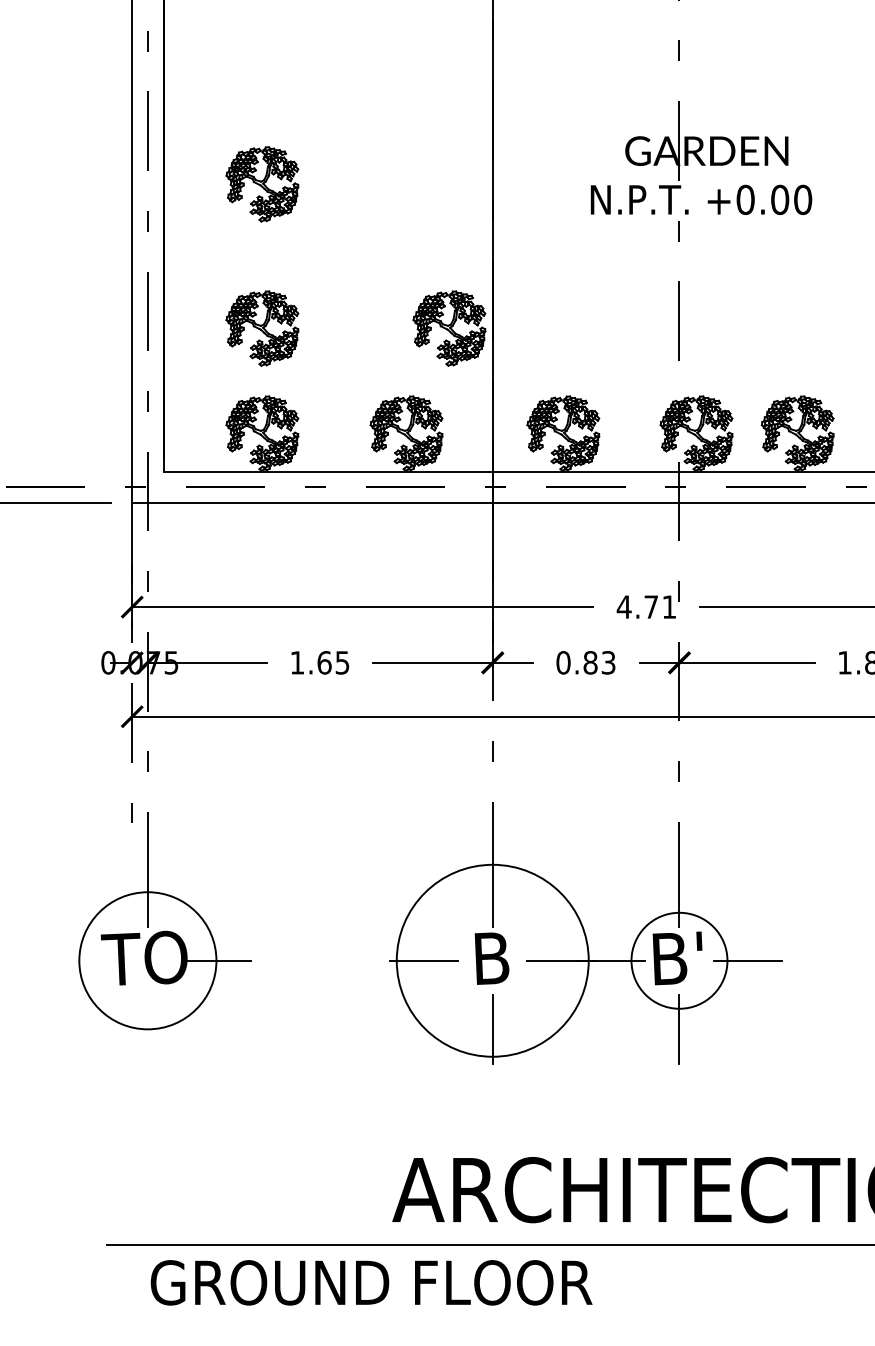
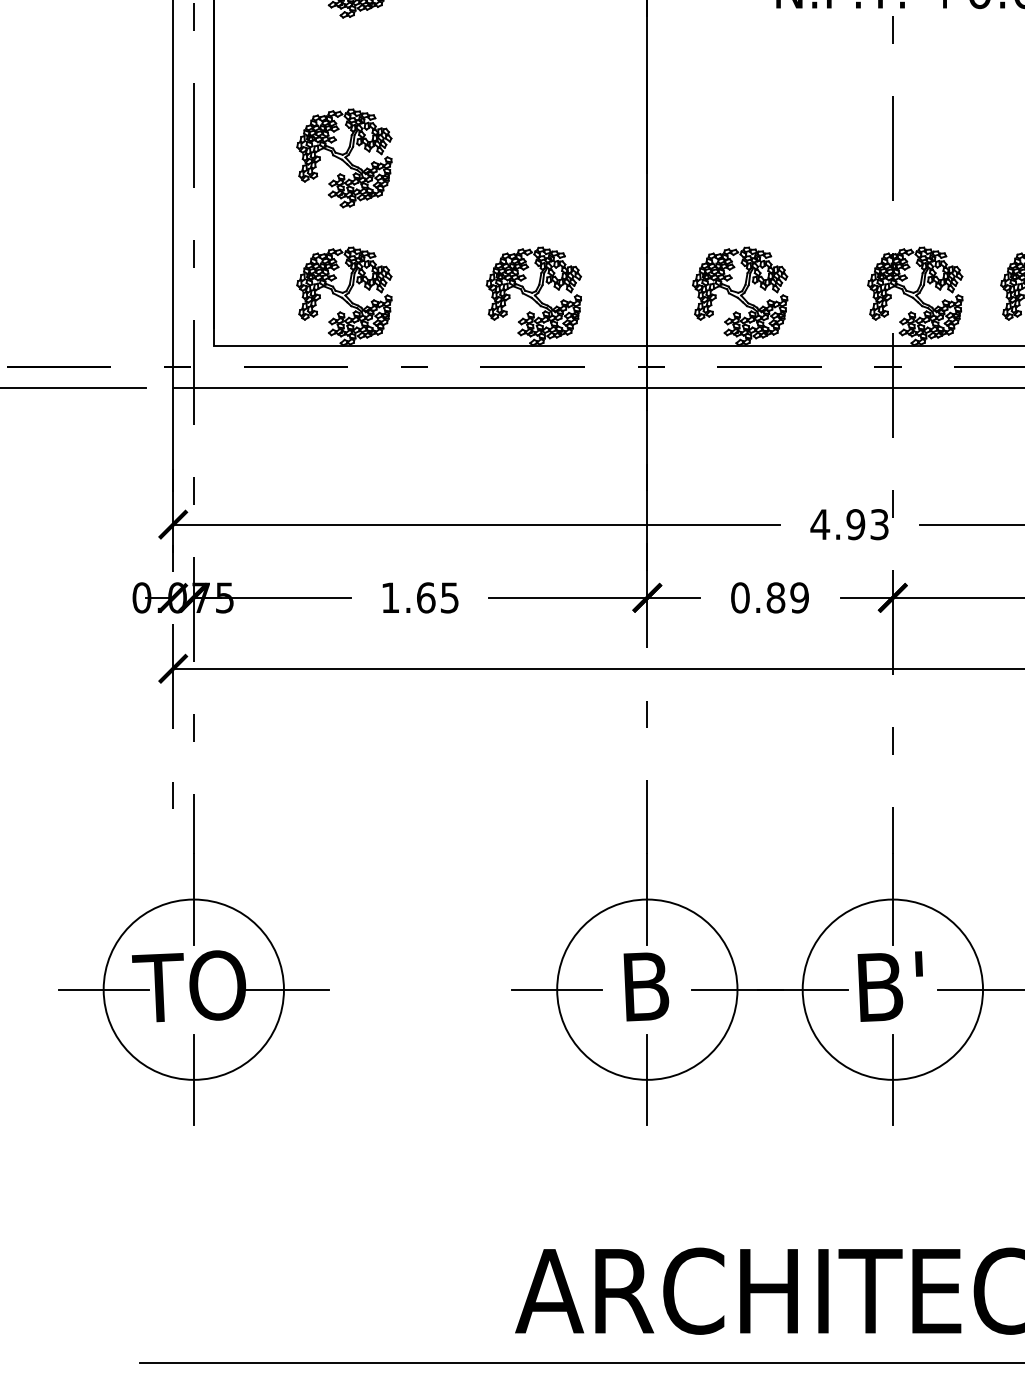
part: (449, 328) -> (590, 158), removed
text: (660, 606) -> (867, 523), 4.71 -> 4.93
text: (608, 662) -> (799, 597), 0.83 -> 0.89
line: (79, 960) -> (103, 989), added
circle: (492, 960) -> (646, 989), size x0.71
circle: (679, 960) -> (892, 989), size x1.43
line: (147, 1029) -> (193, 1080), added

